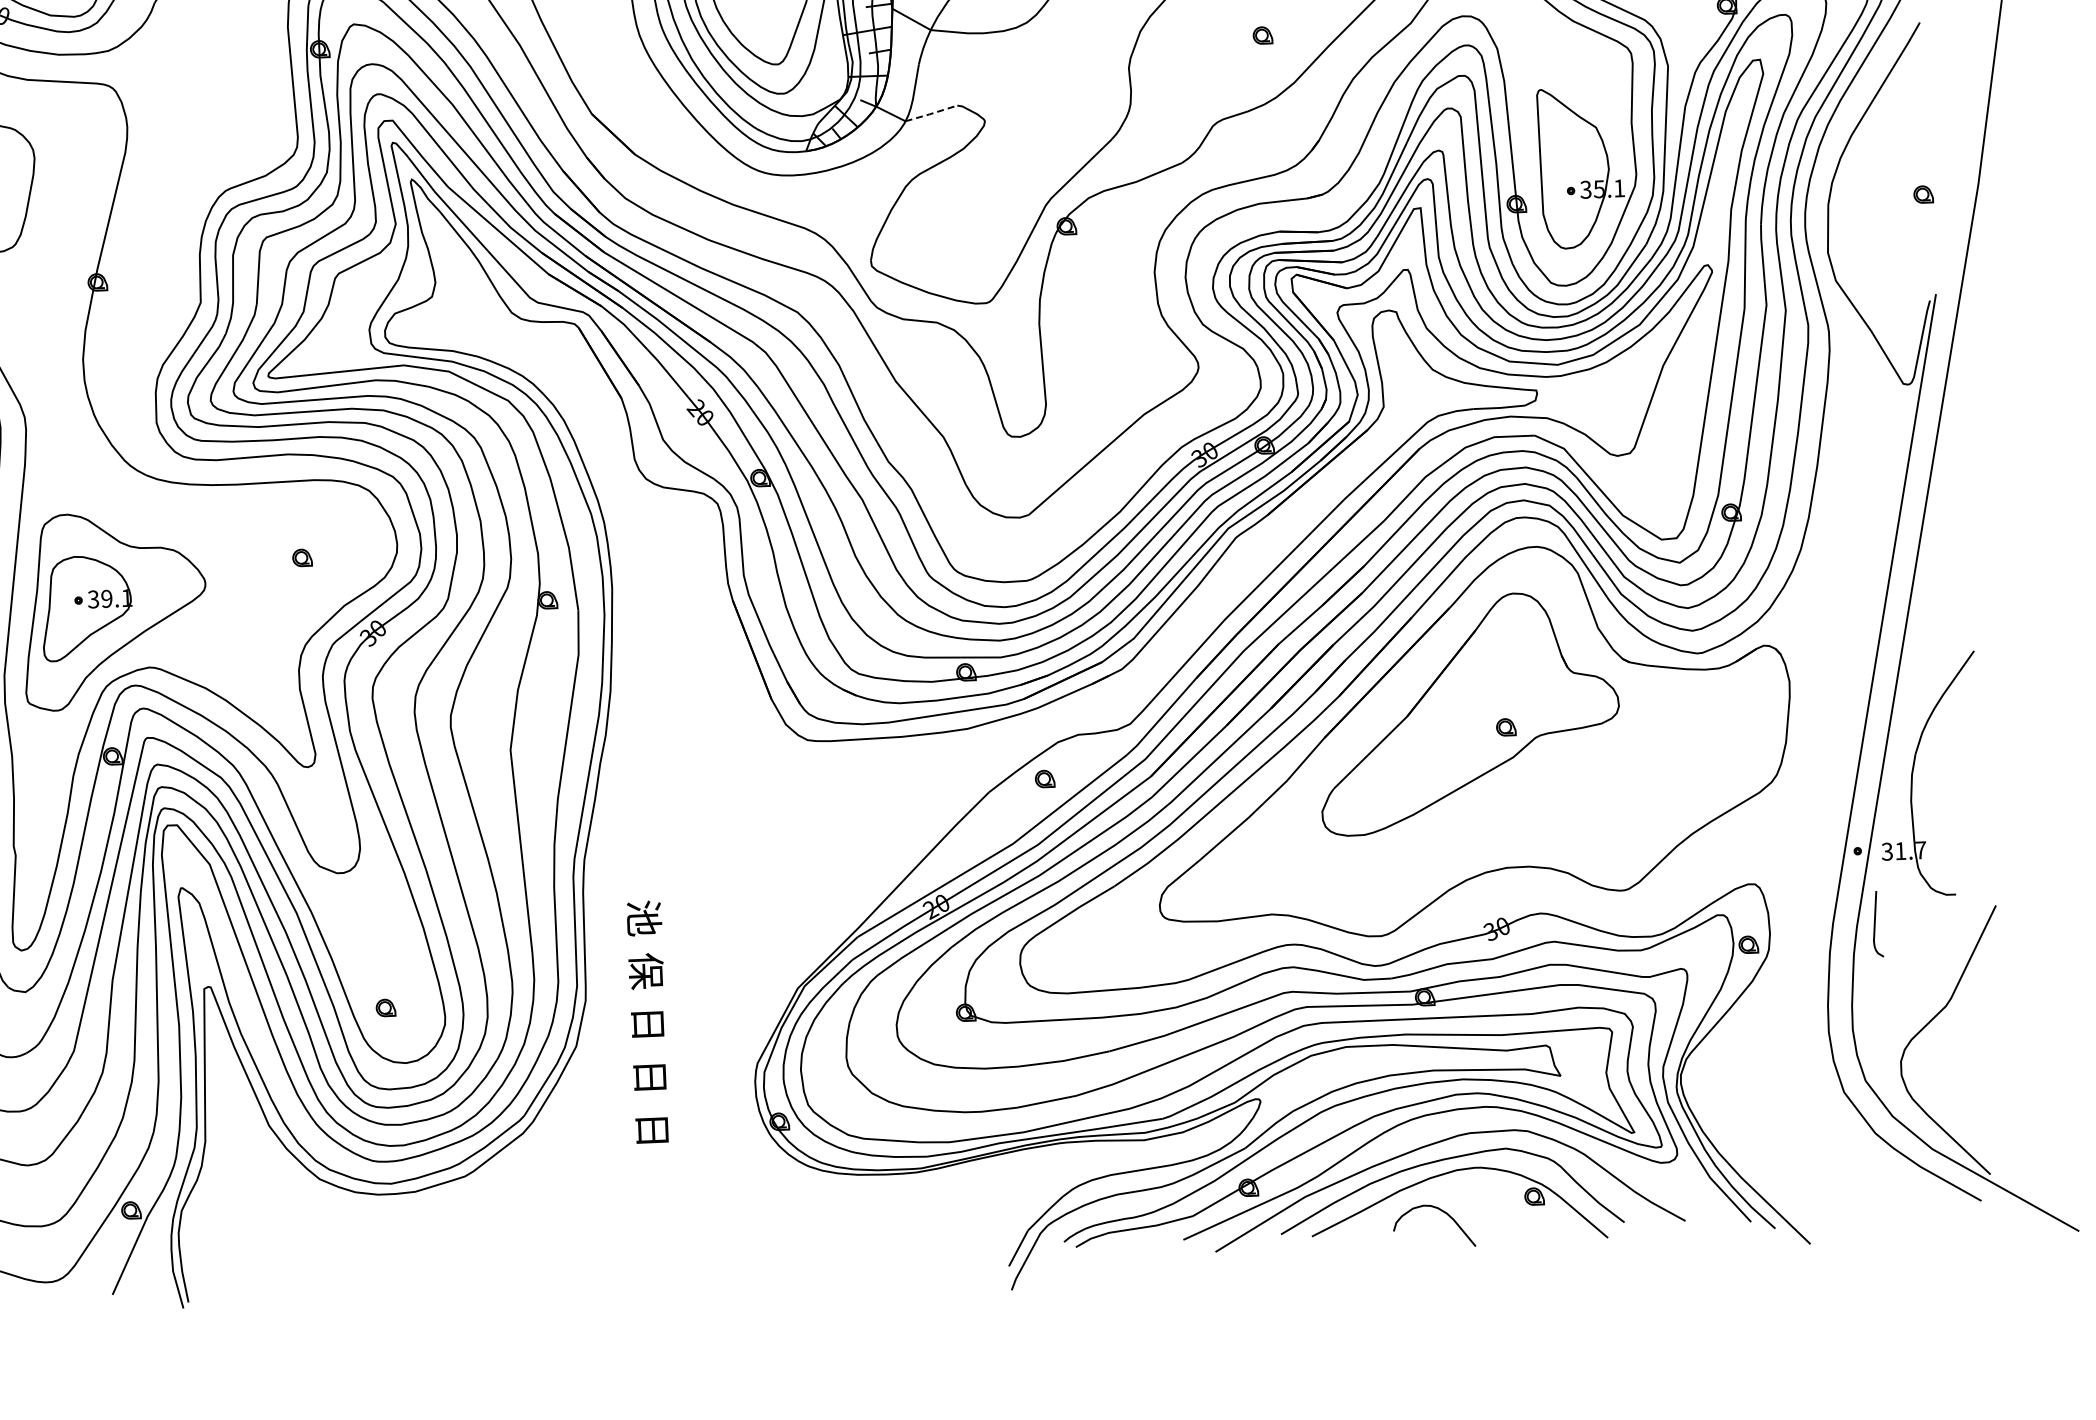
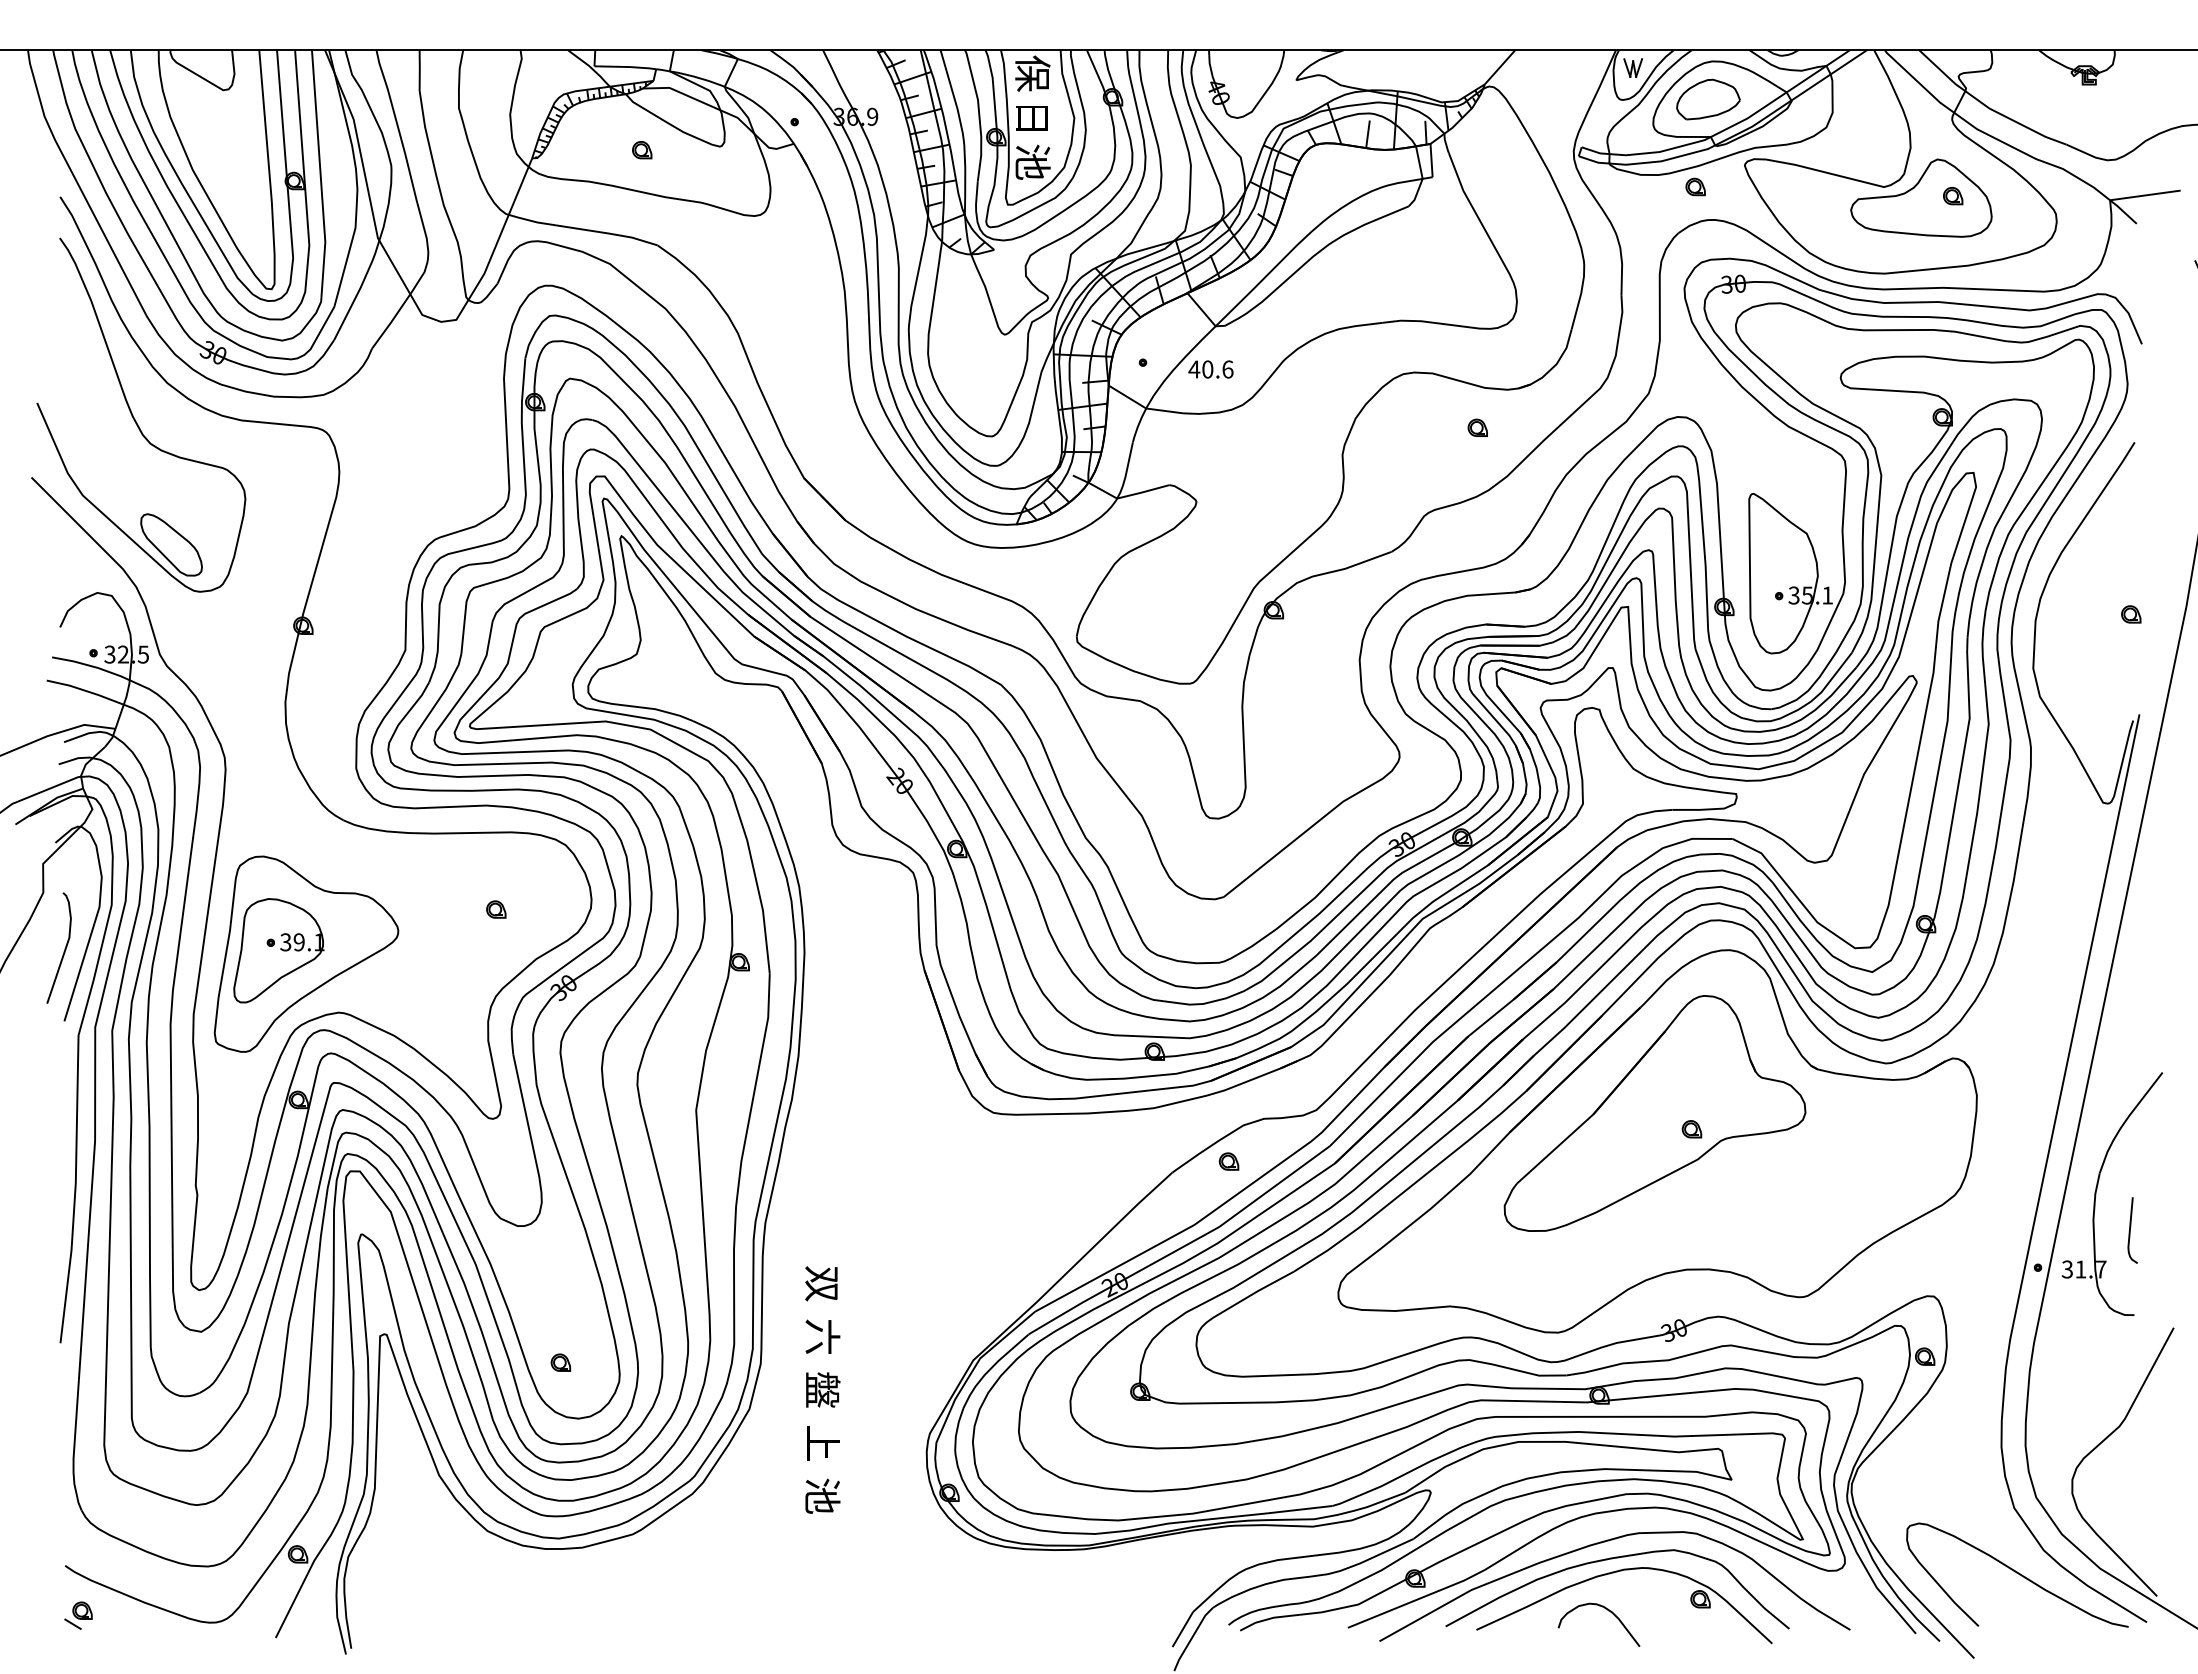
line: (931, 114) -> (1143, 492), dashed -> solid
text: (644, 917) -> (822, 1283), 池 -> 双
curve: (1875, 924) -> (2130, 1230), moved
text: (646, 970) -> (822, 1336), 保 -> 六
text: (648, 1023) -> (822, 1389), 日 -> 盤
text: (650, 1077) -> (822, 1443), 日 -> 上
text: (652, 1129) -> (822, 1495), 日 -> 池
curve: (1850, 1157) -> (2017, 1573), added

